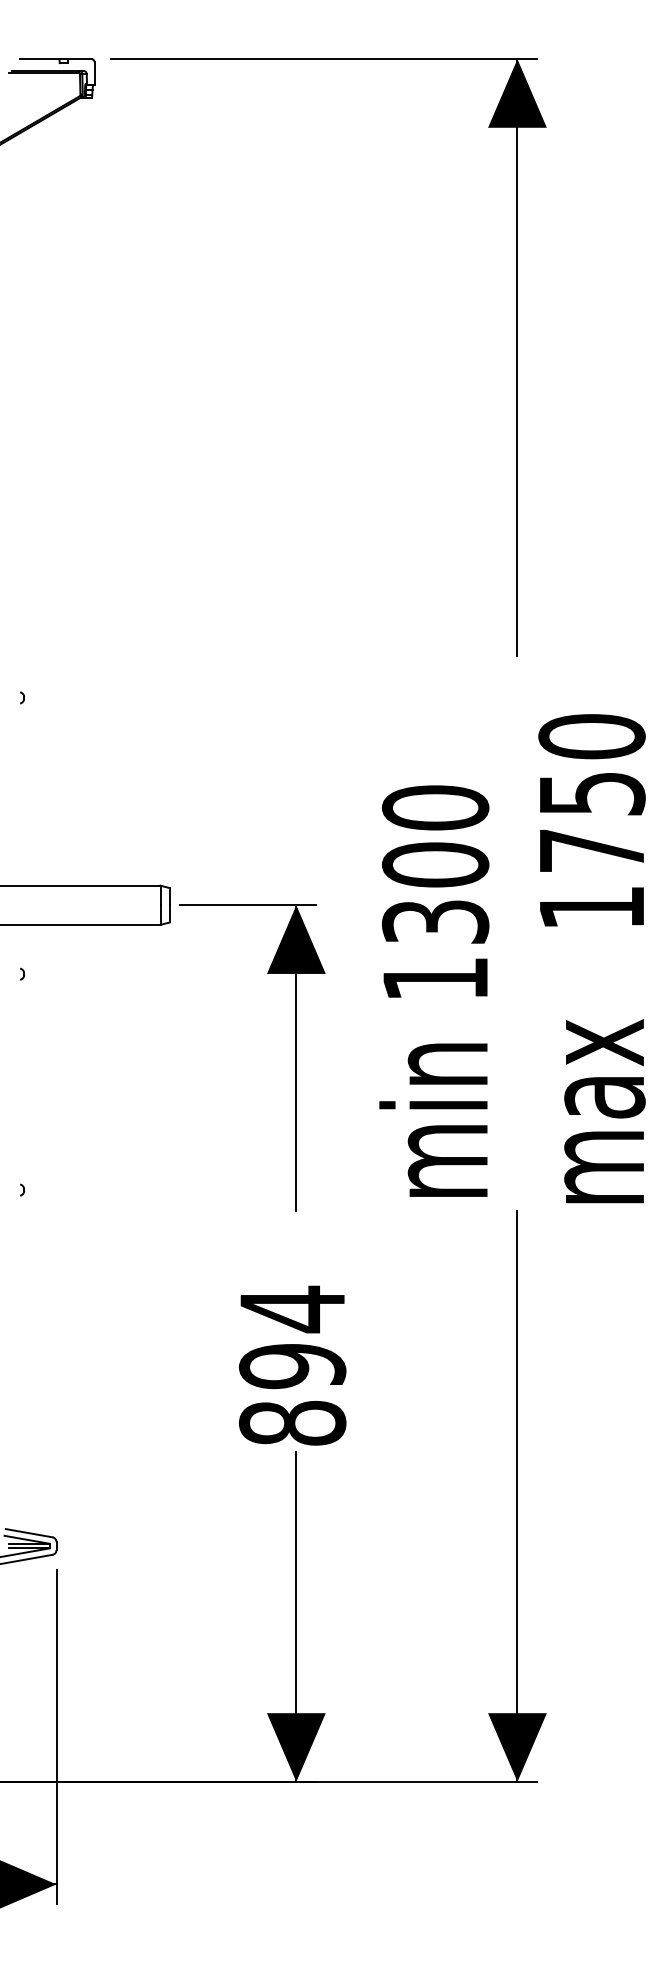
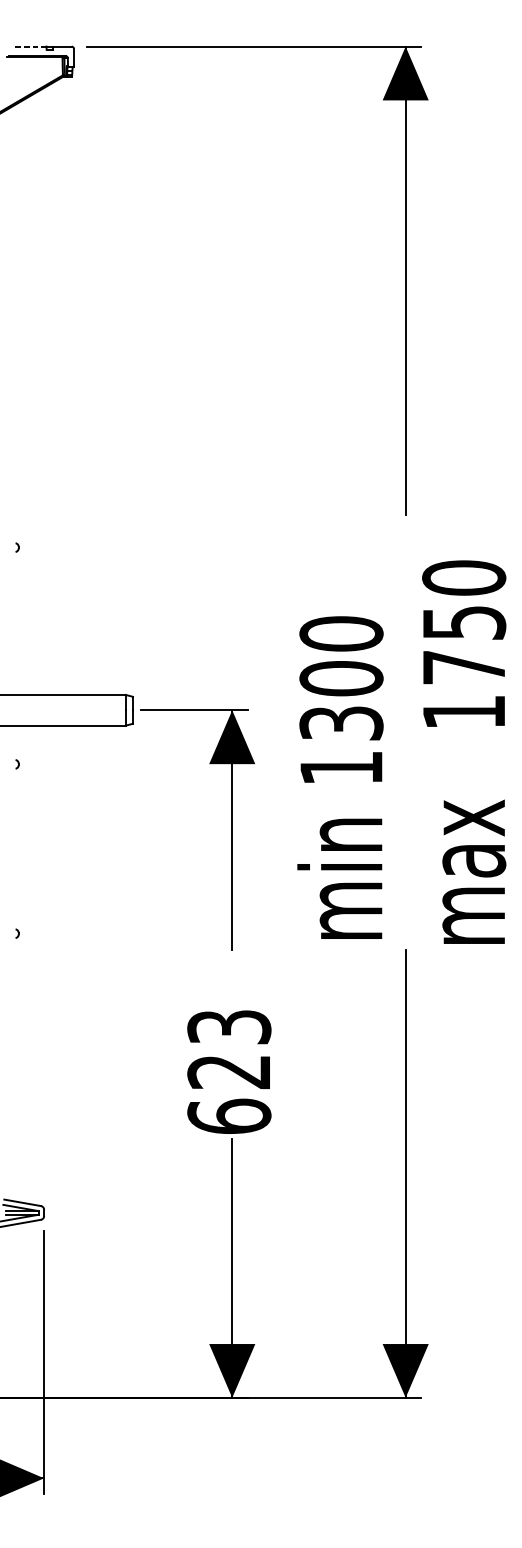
line: (39, 59) -> (30, 46), solid -> dashed
text: (292, 1365) -> (229, 1071), 894 -> 623

